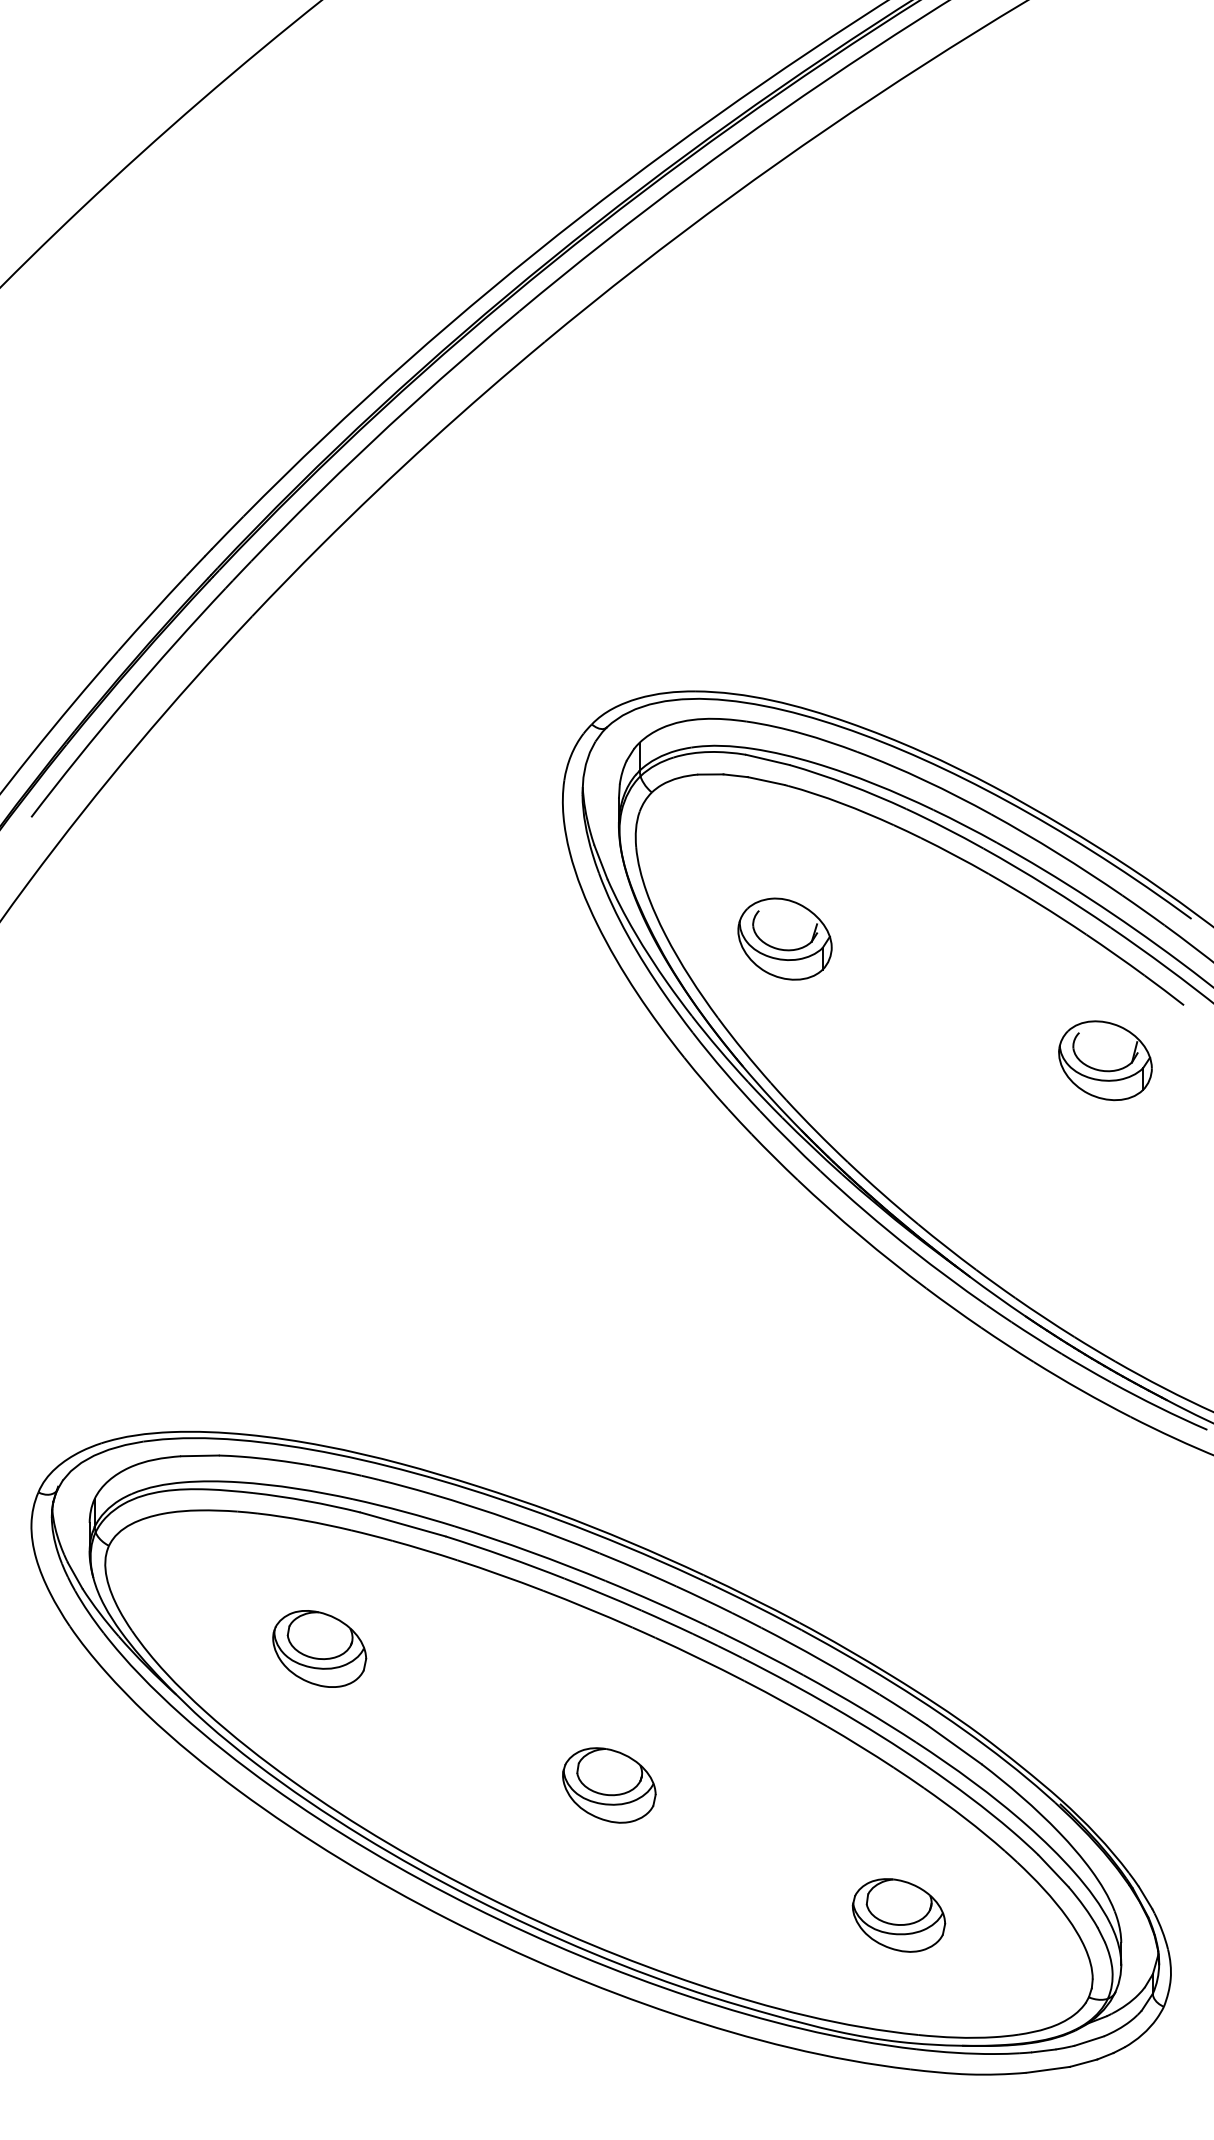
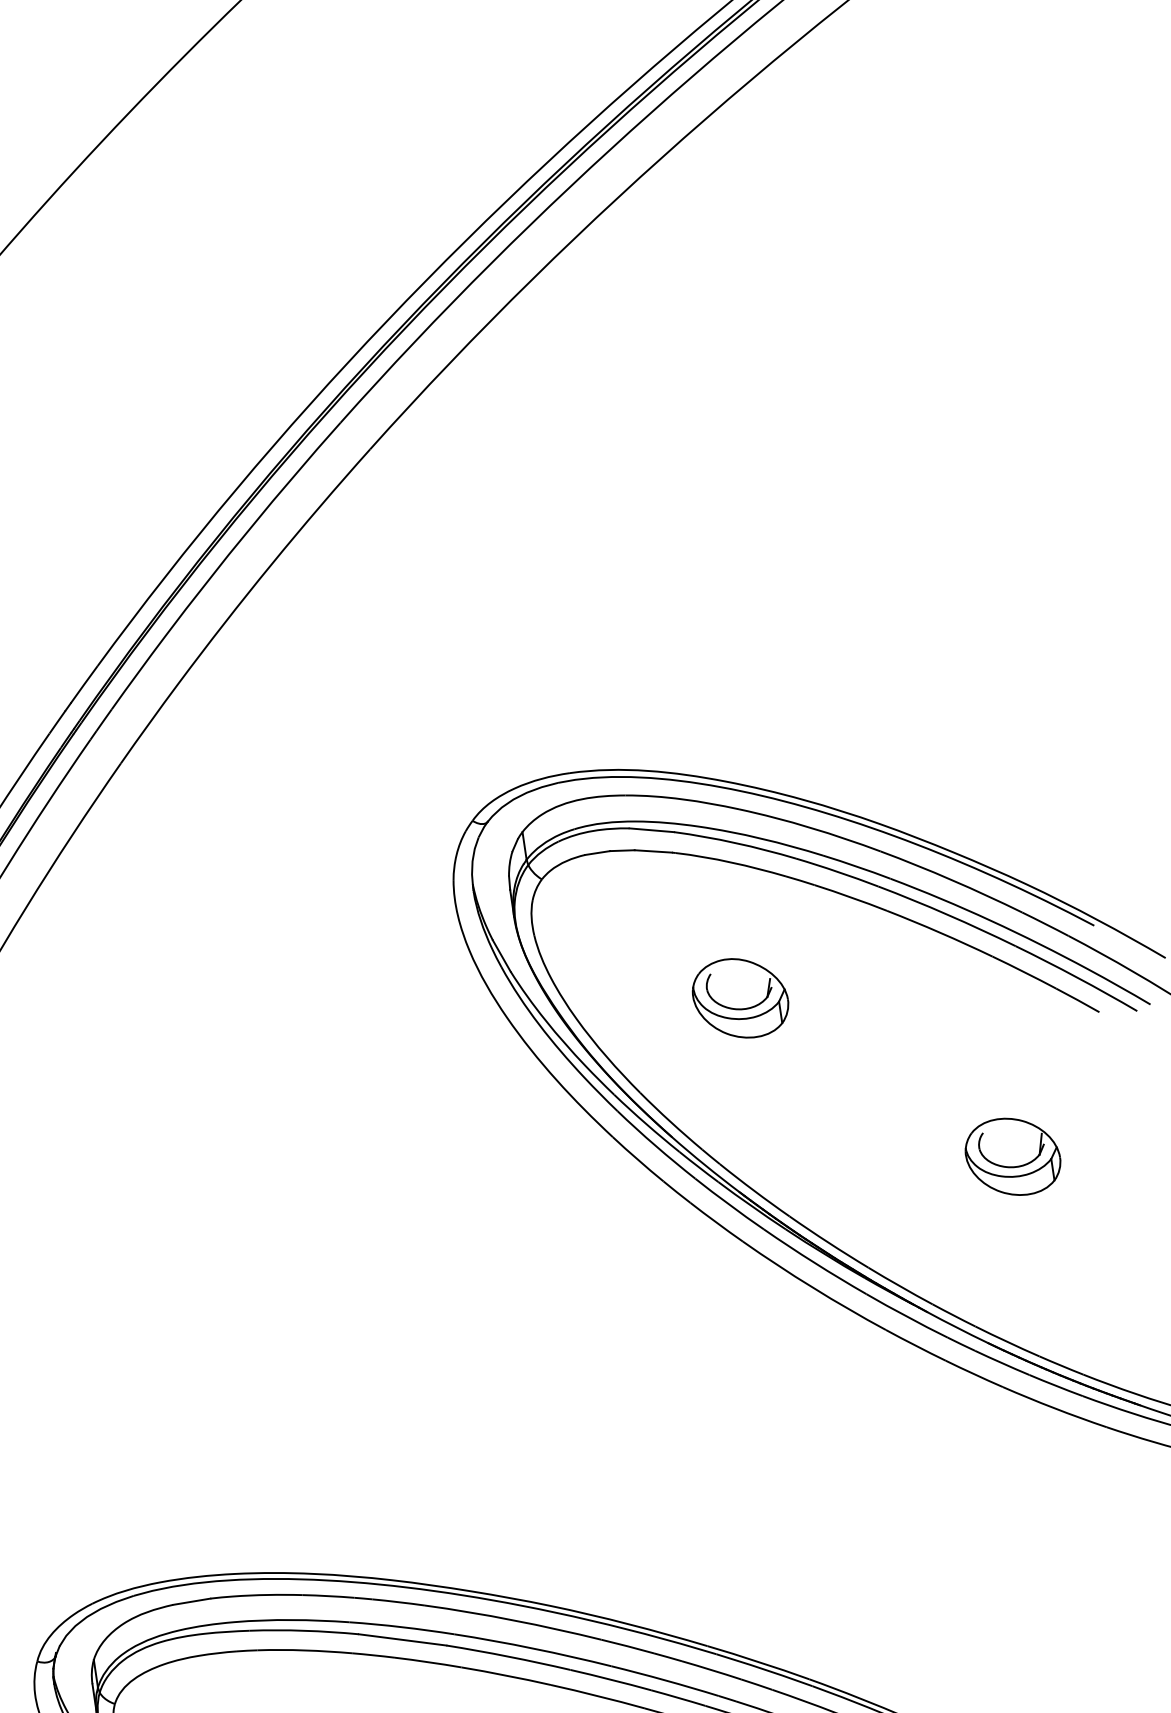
part: (784, 938) -> (739, 997), moved
part: (1105, 1060) -> (1013, 1156), moved

